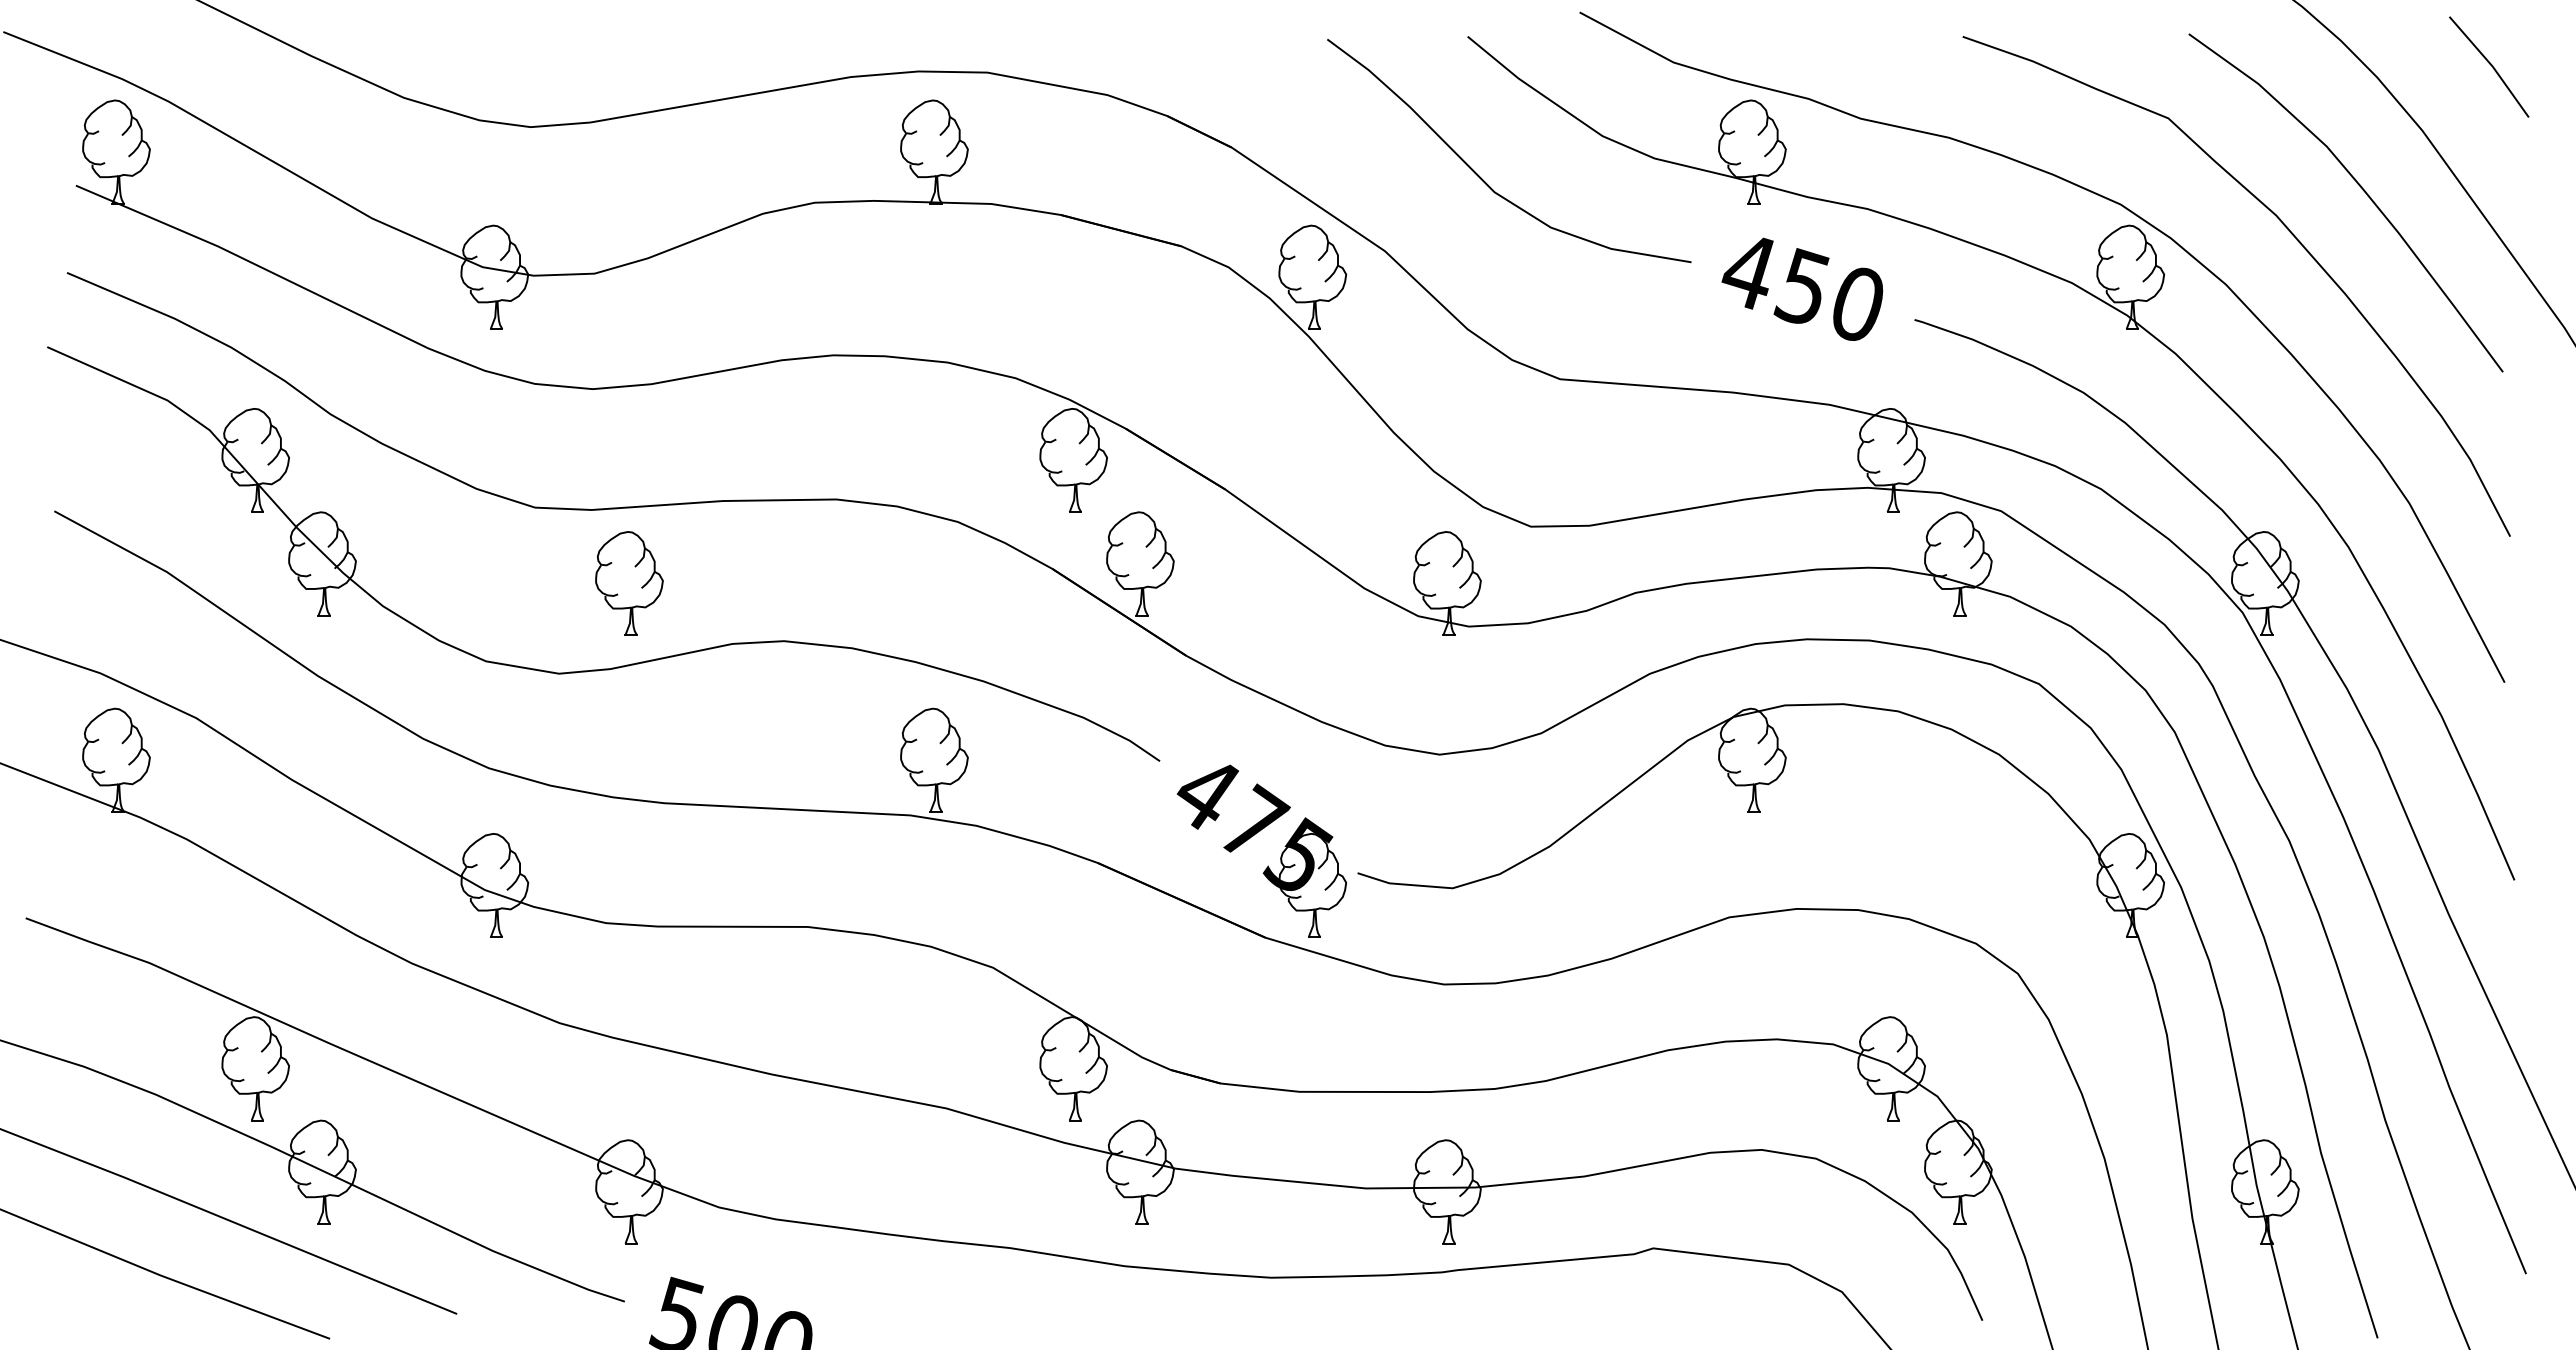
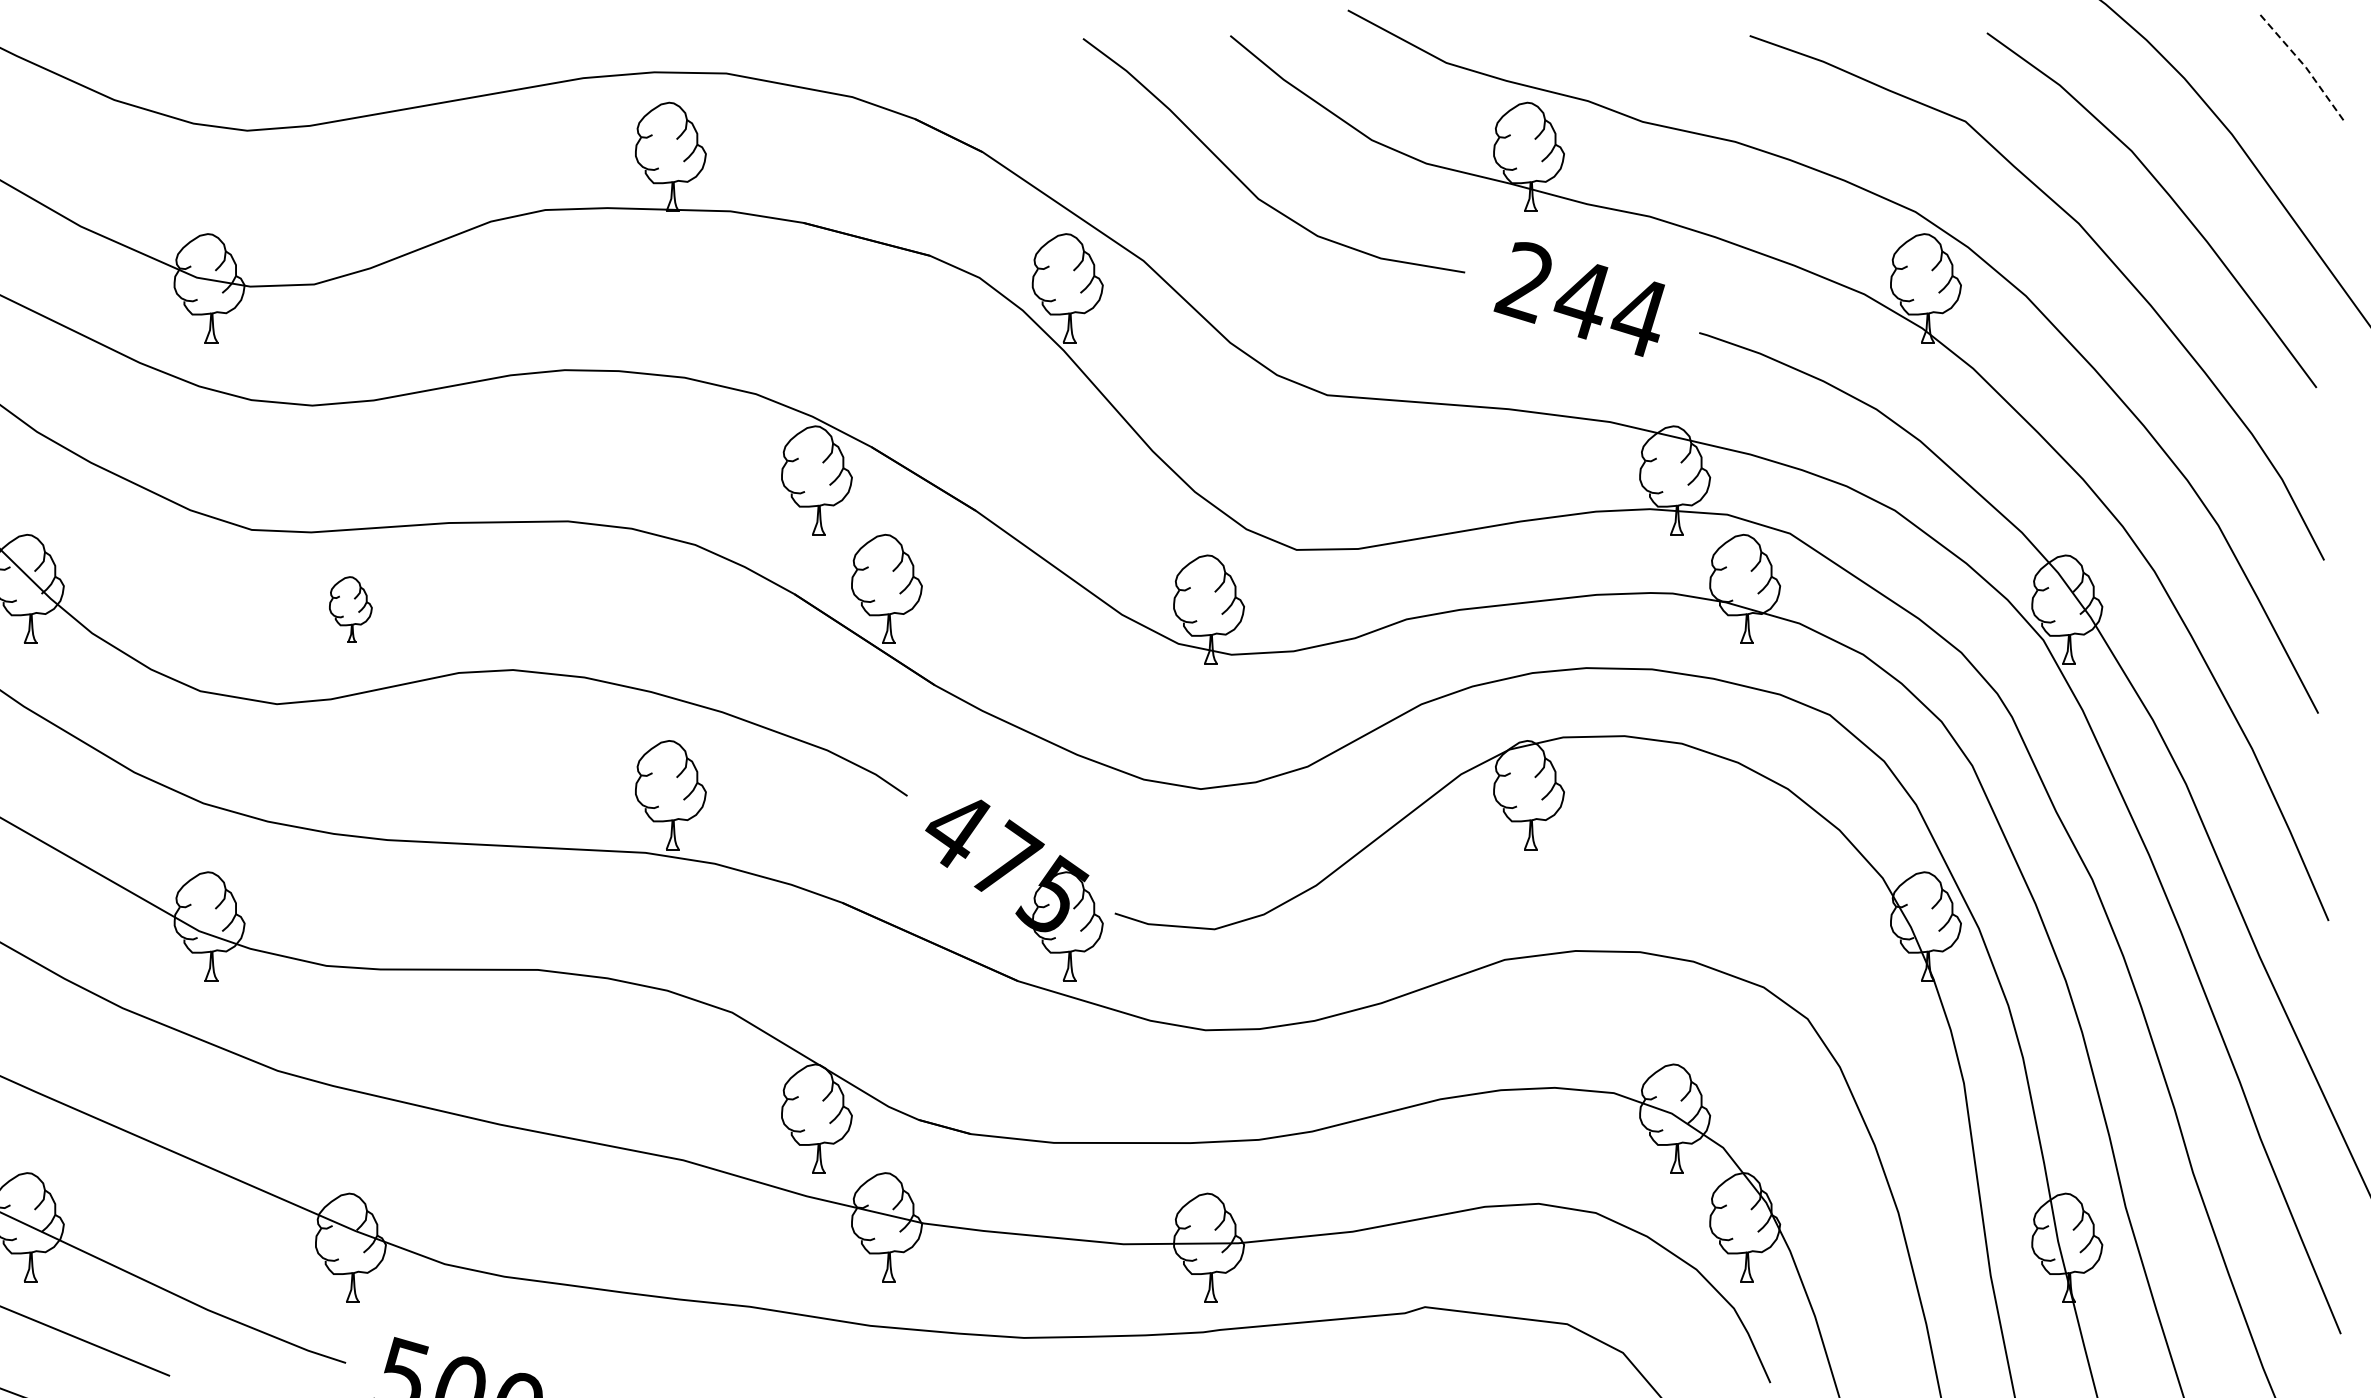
line: (2492, 66) -> (2305, 67), solid -> dashed
text: (1800, 287) -> (1579, 298), 450 -> 244
part: (629, 583) -> (350, 609), size x0.6

